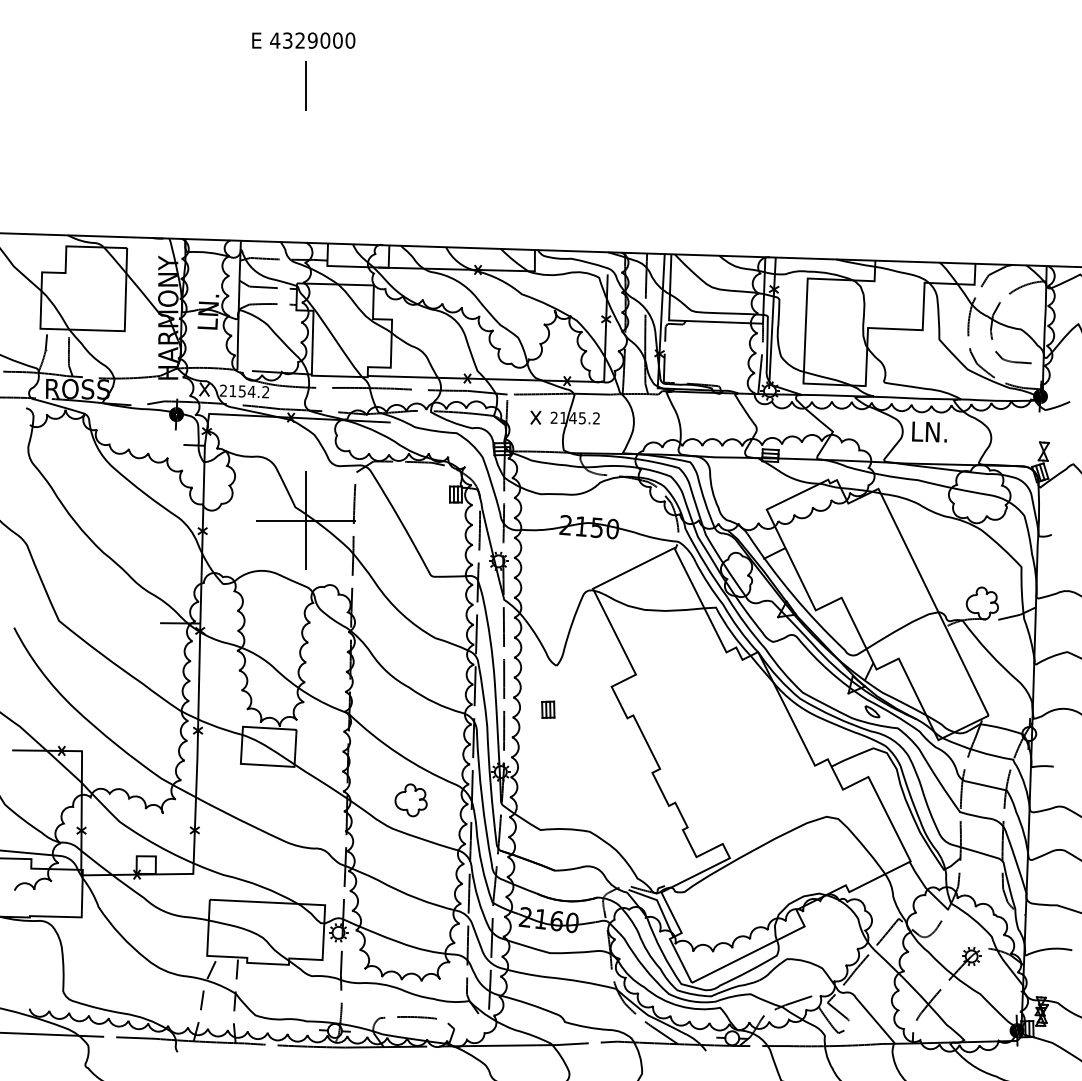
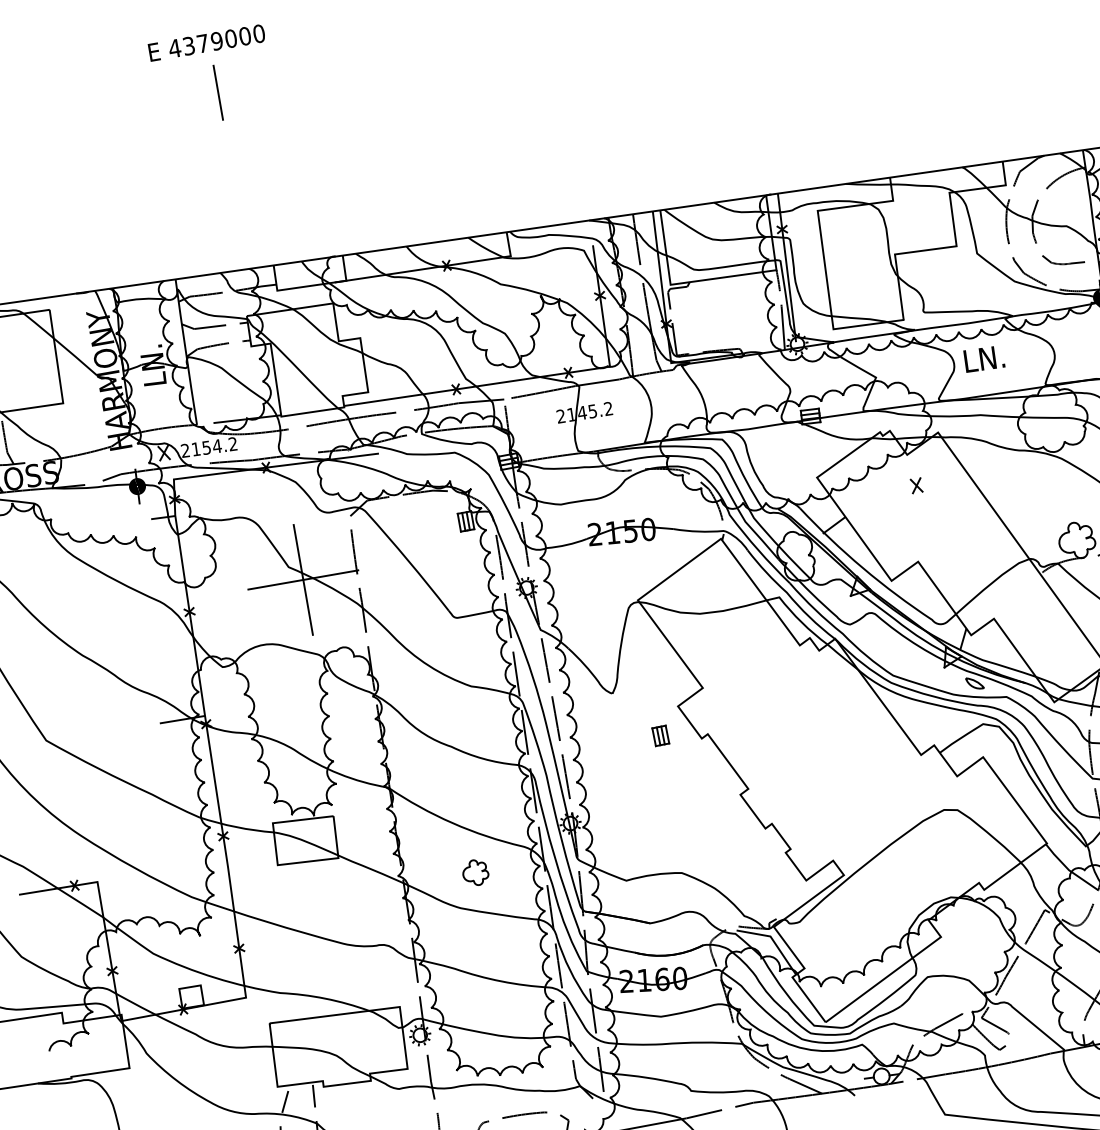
text: (299, 40) -> (202, 43), 4329000 -> 4379000
part: (535, 417) -> (916, 485), moved
part: (548, 709) -> (660, 735), moved
part: (410, 800) -> (474, 873), size x0.7

